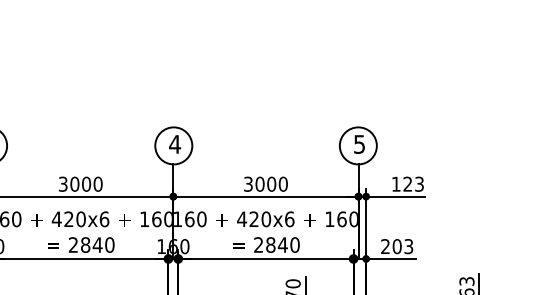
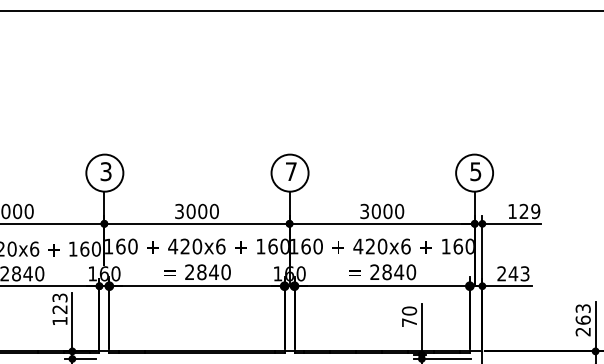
text: (175, 144) -> (291, 171), 4 -> 7
text: (419, 184) -> (535, 211), 123 -> 129
text: (397, 246) -> (513, 273), 203 -> 243

